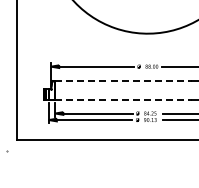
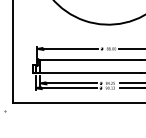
line: (123, 81) -> (90, 59), dashed -> solid
line: (123, 100) -> (90, 73), dashed -> solid

